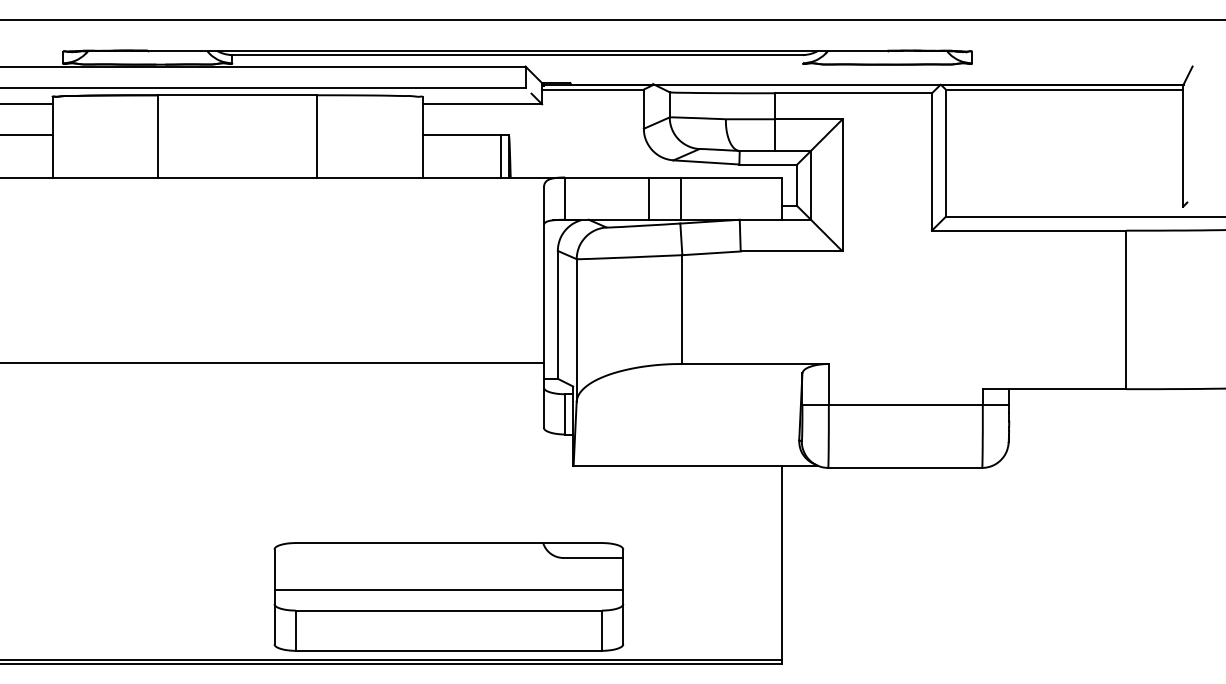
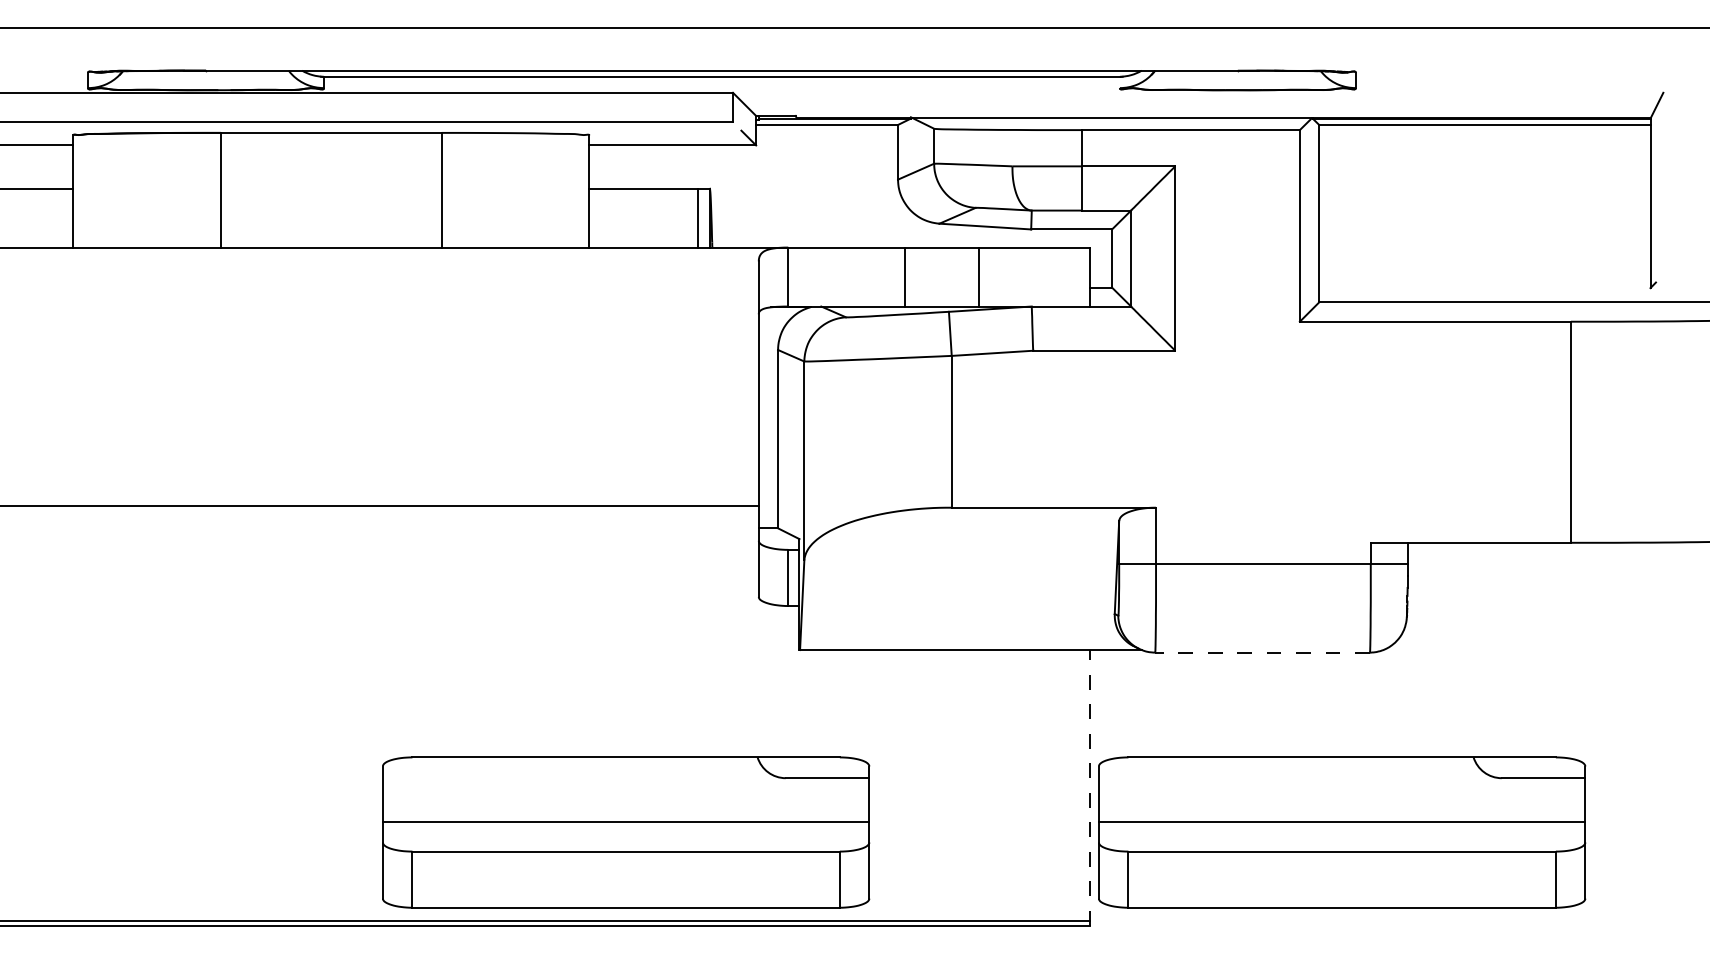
line: (680, 198) -> (979, 276), moved
line: (905, 467) -> (1262, 652), solid -> dashed
line: (781, 564) -> (1090, 787), solid -> dashed
part: (962, 596) -> (1342, 832), added

